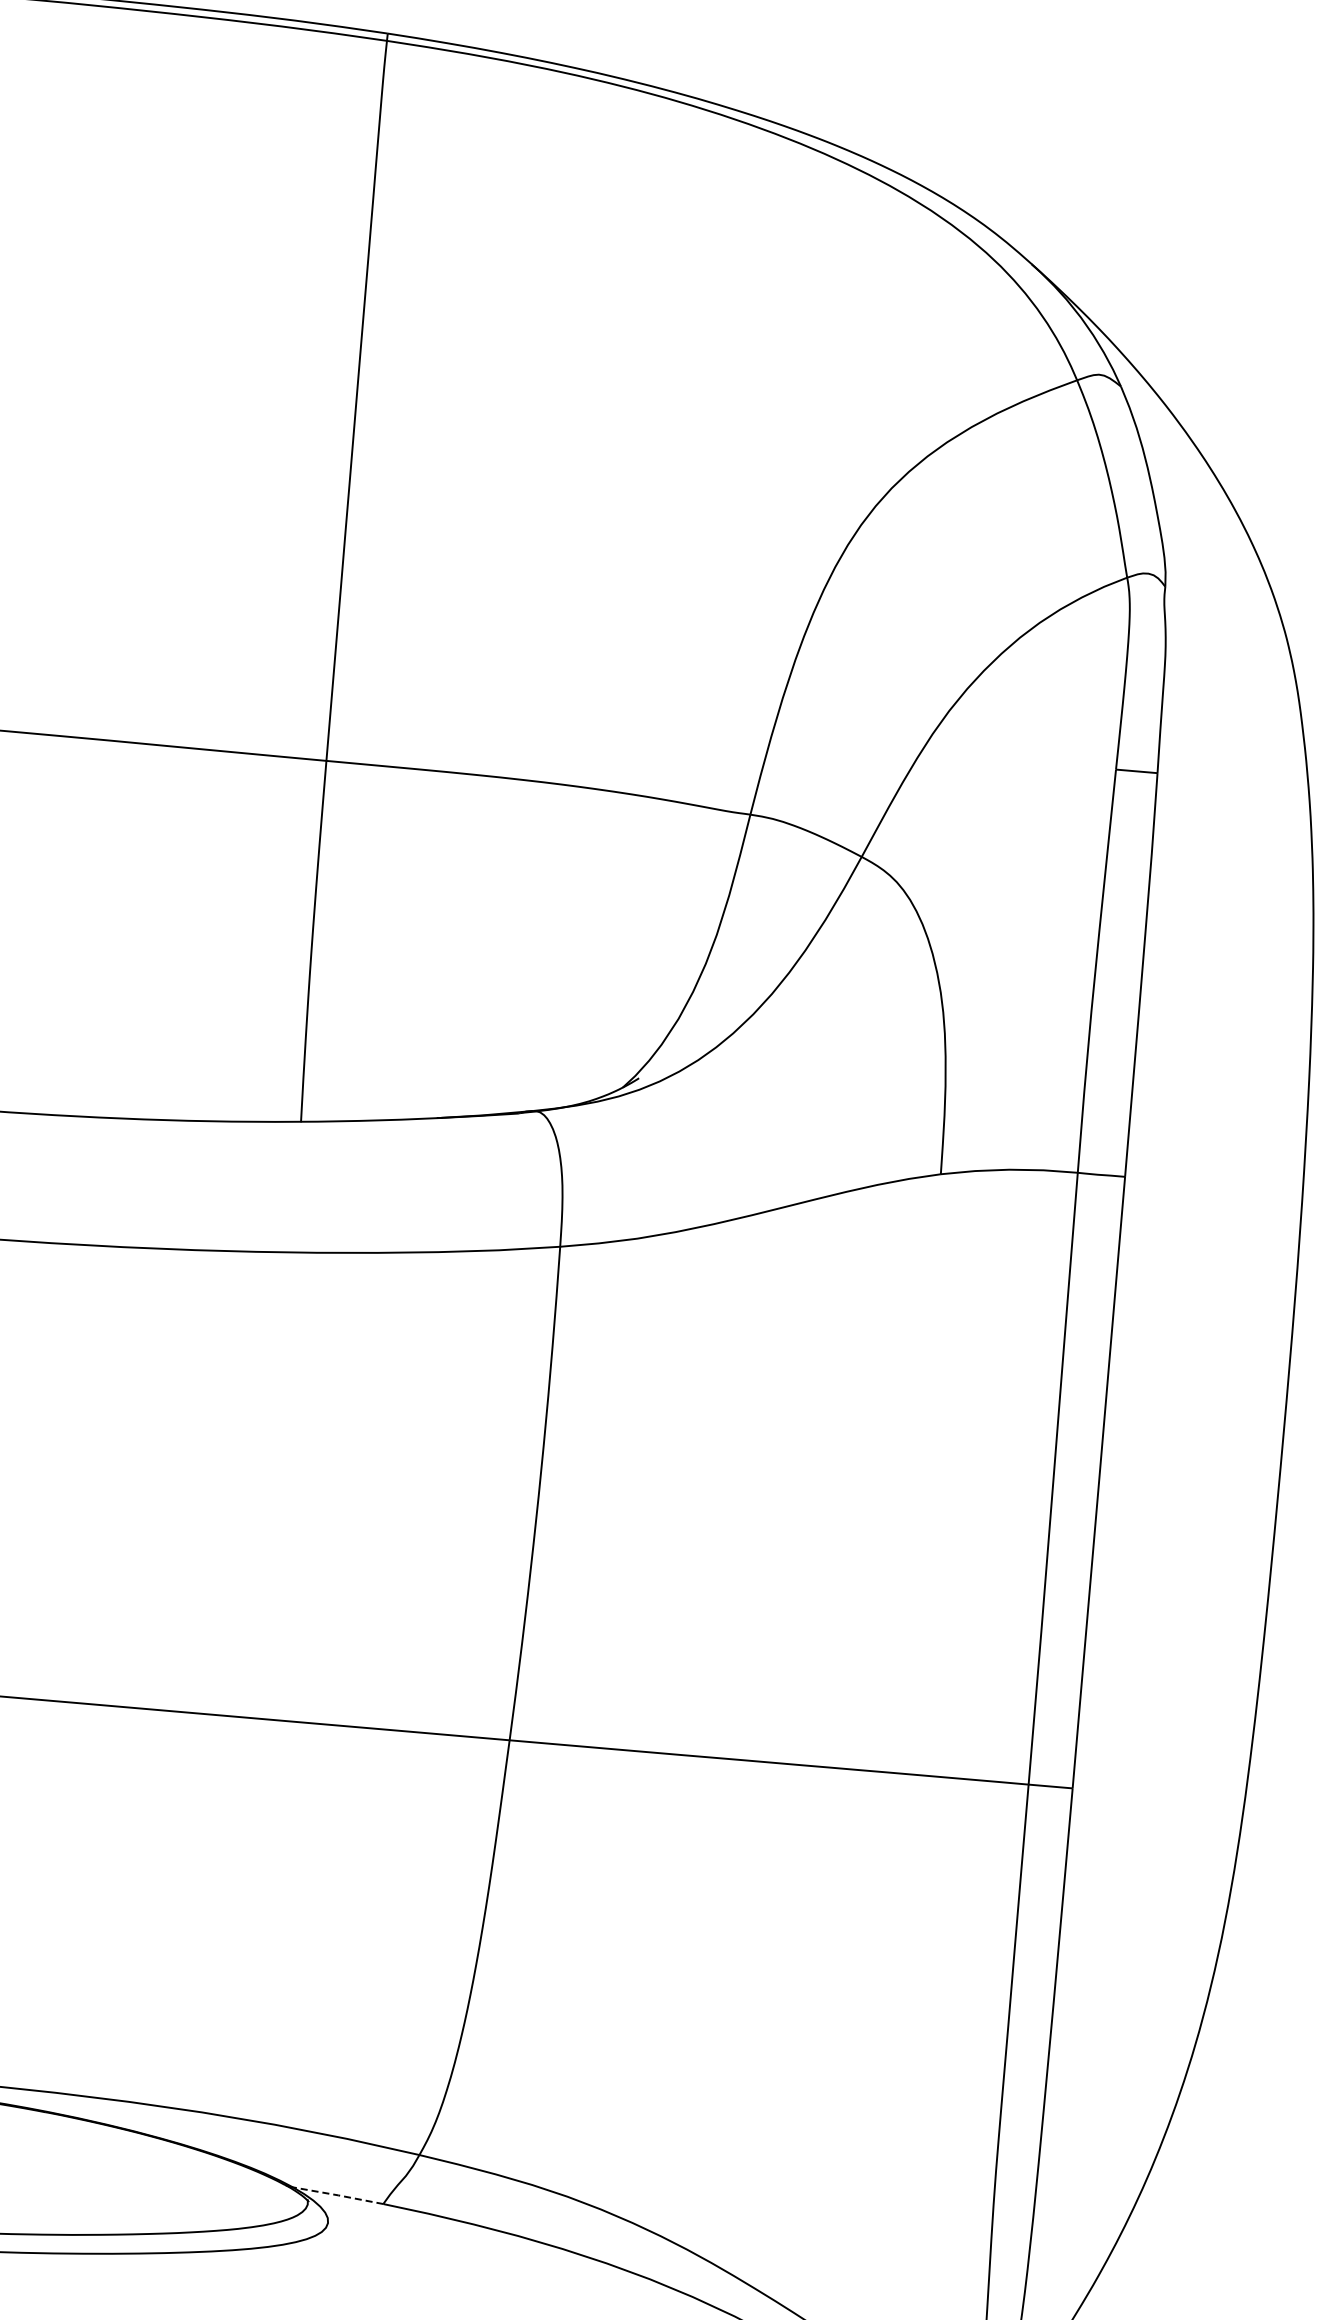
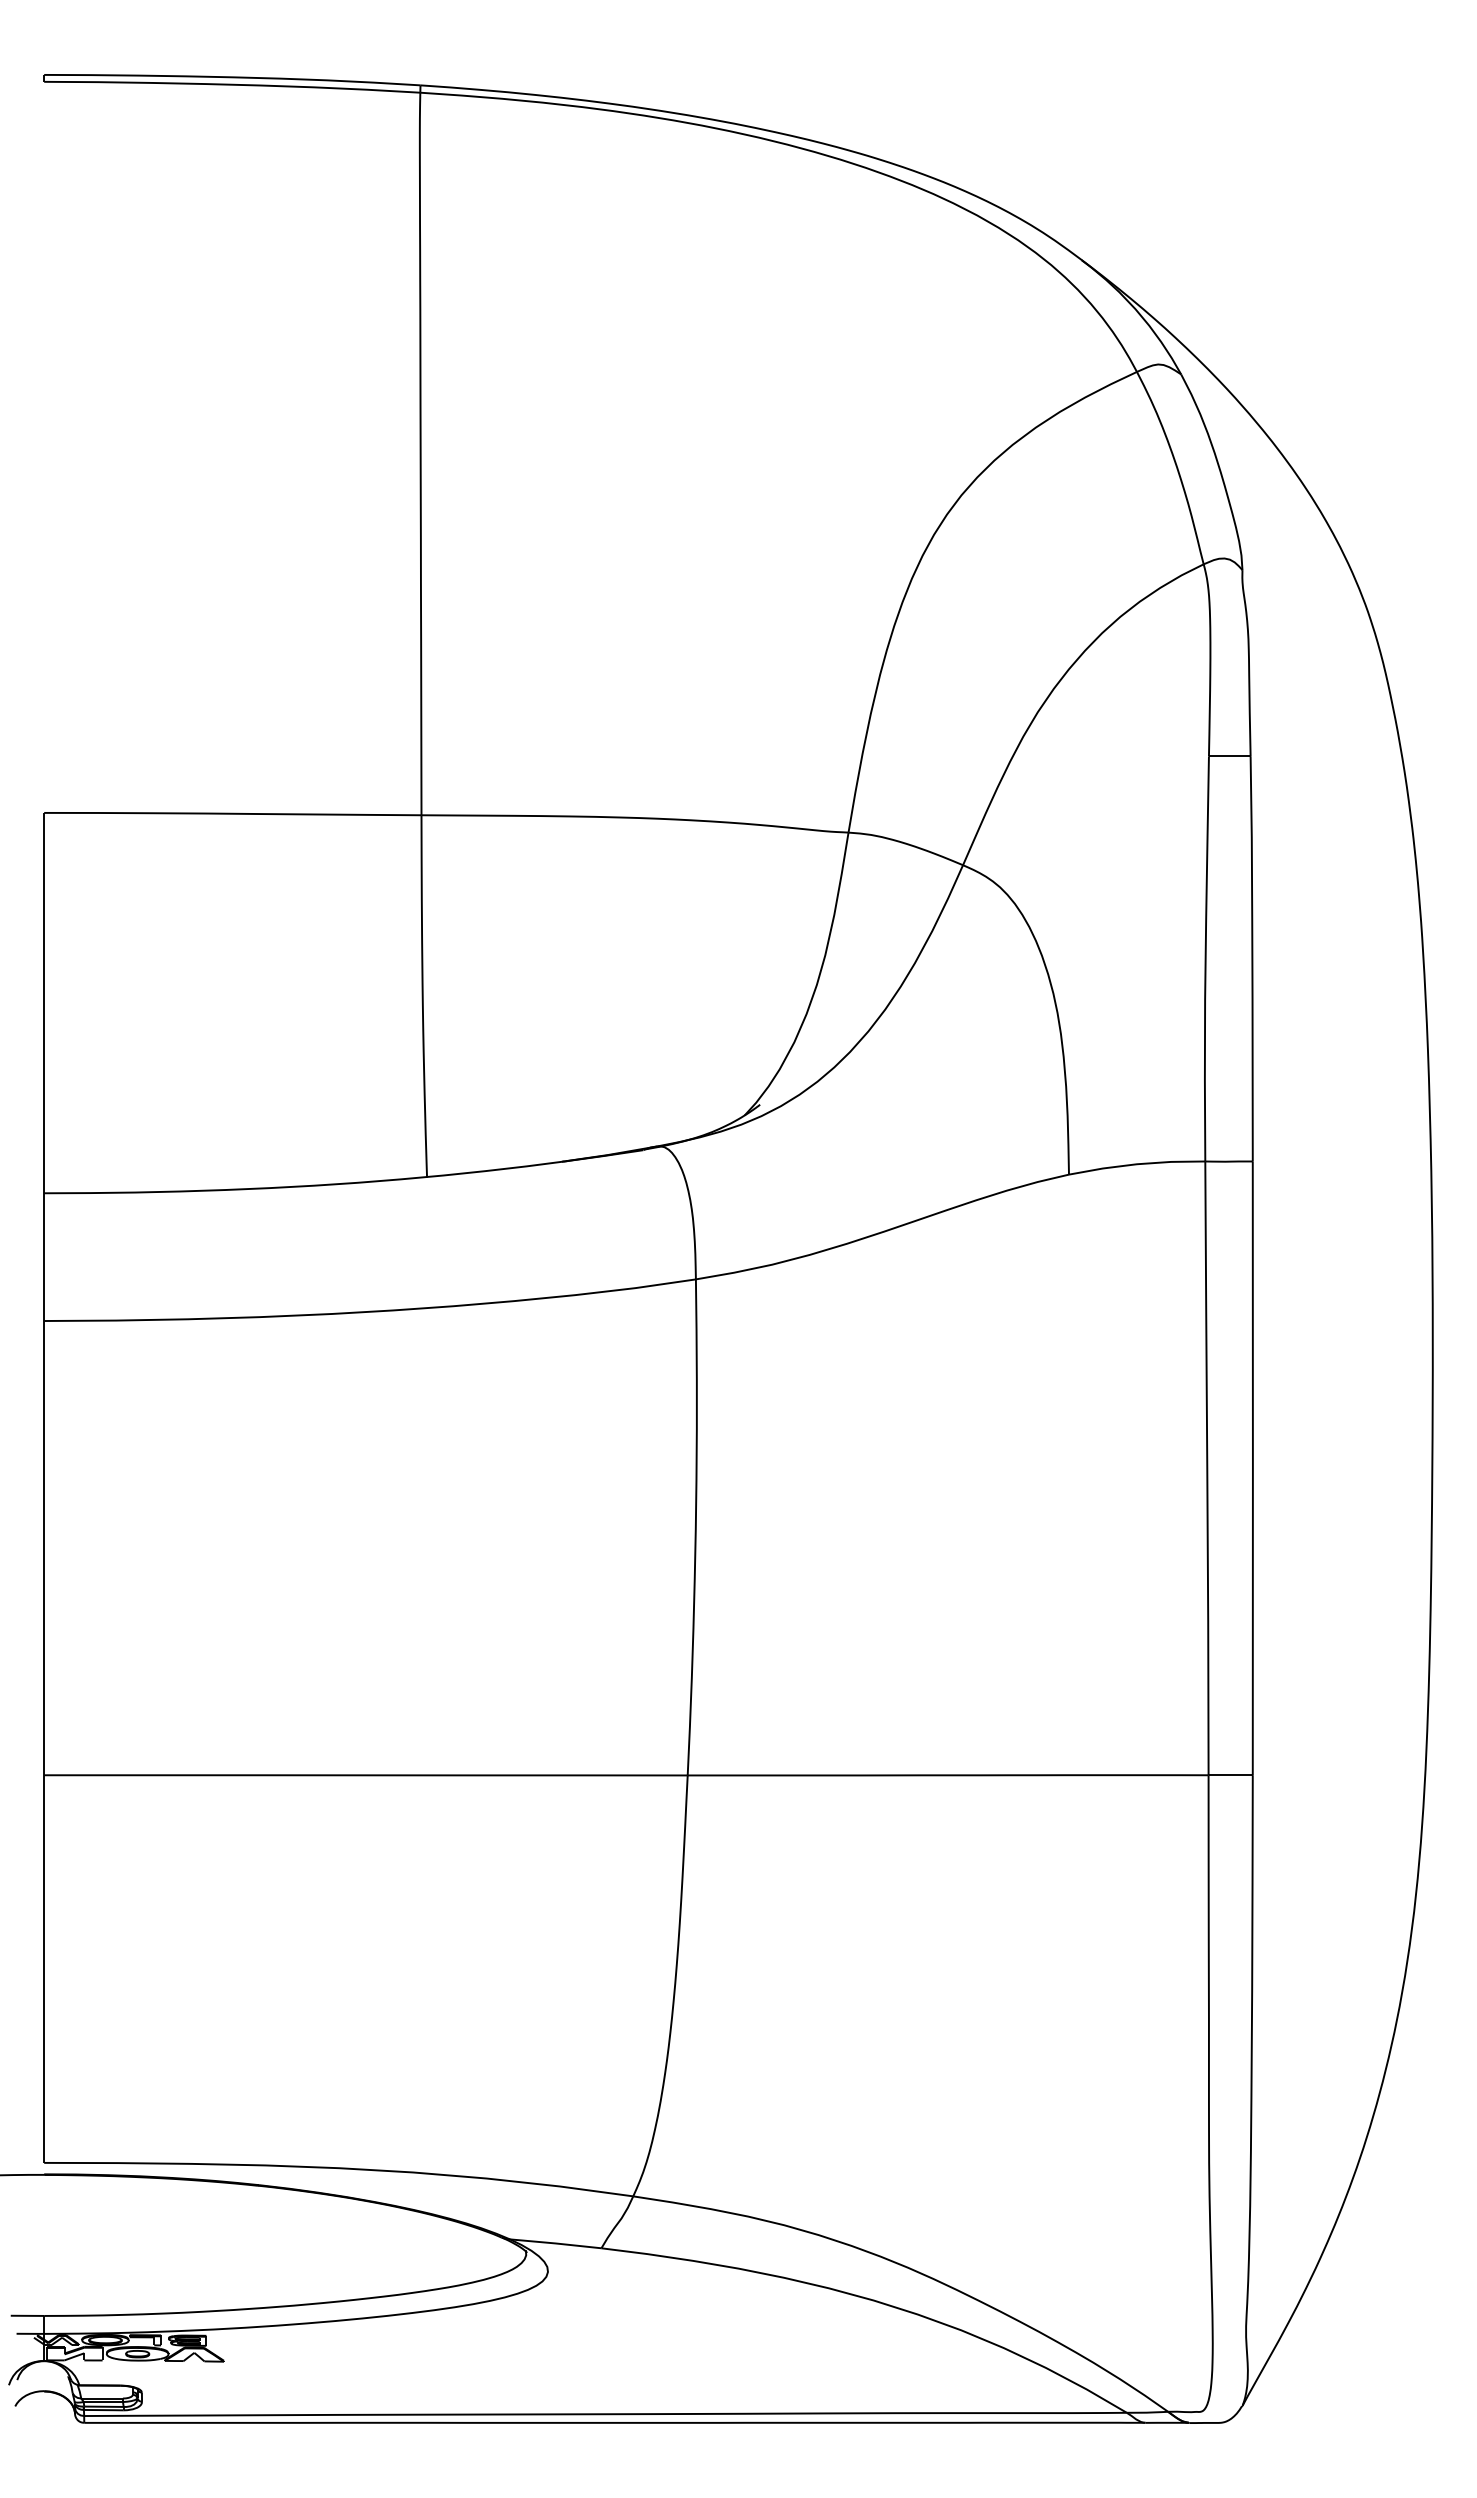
line: (337, 2195) -> (555, 2243), dashed -> solid

